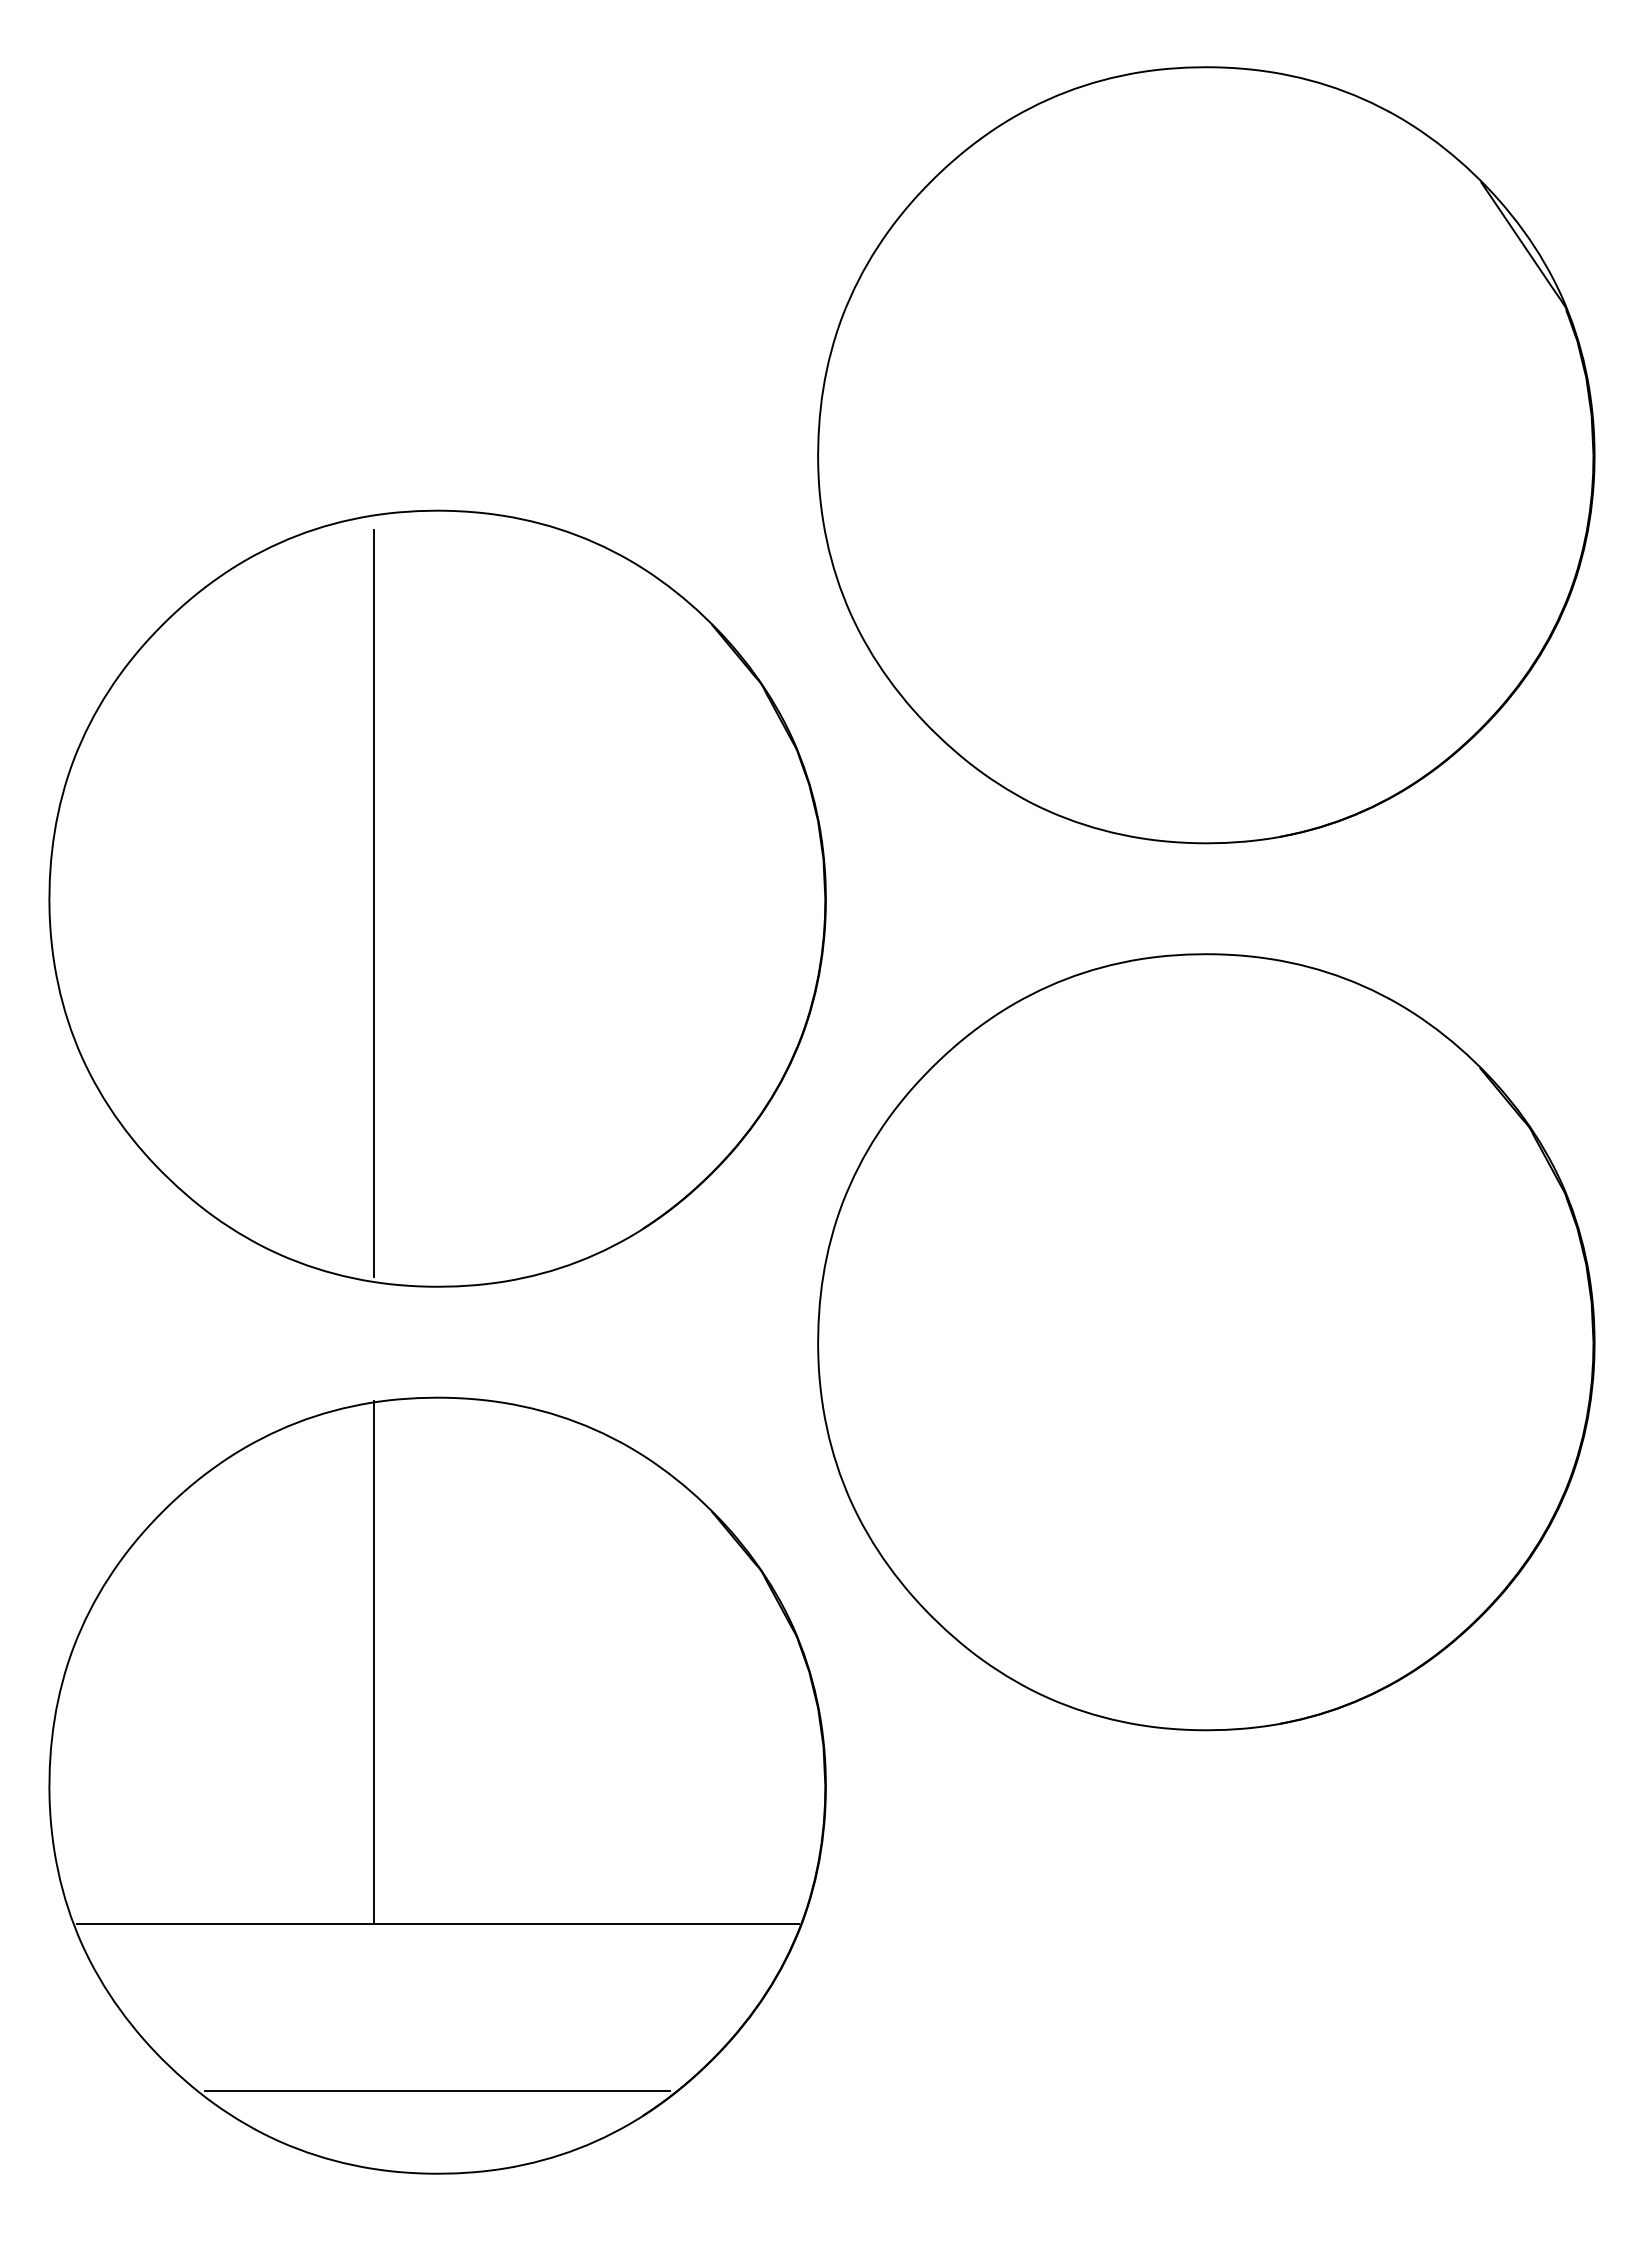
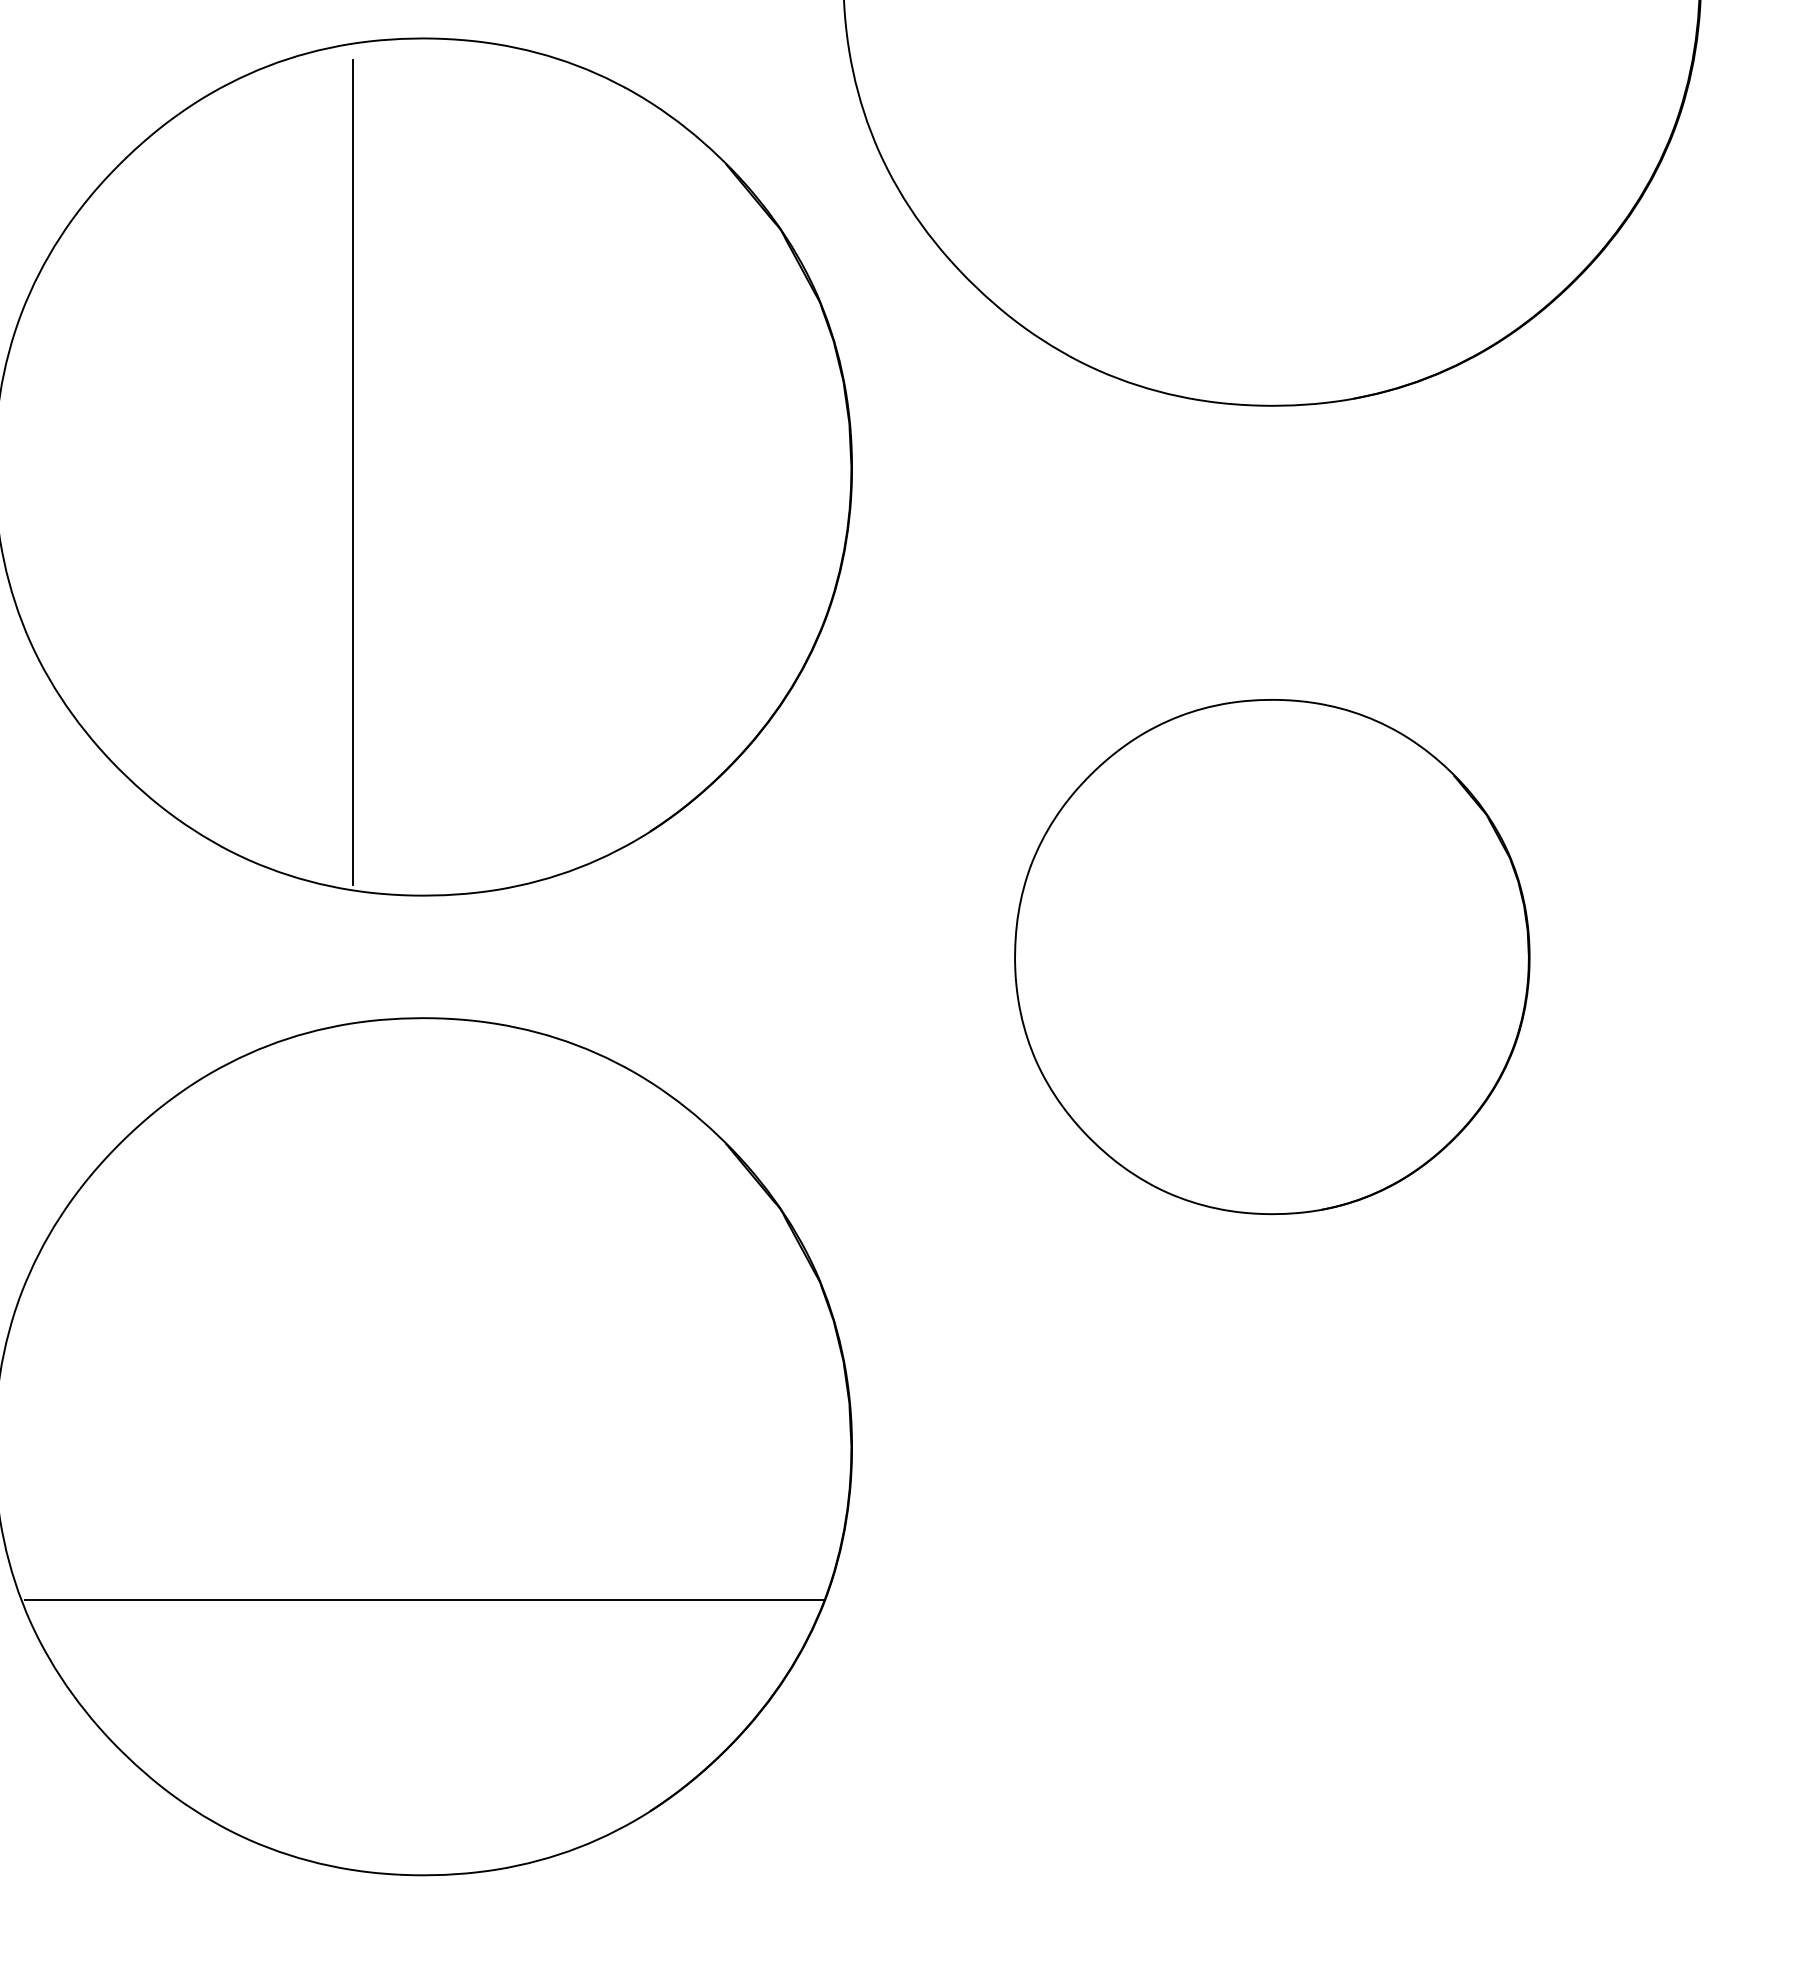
part: (1206, 1342) -> (1272, 957), size x0.6
line: (373, 1661) -> (352, 1309), removed
line: (437, 2090) -> (423, 1783), removed

